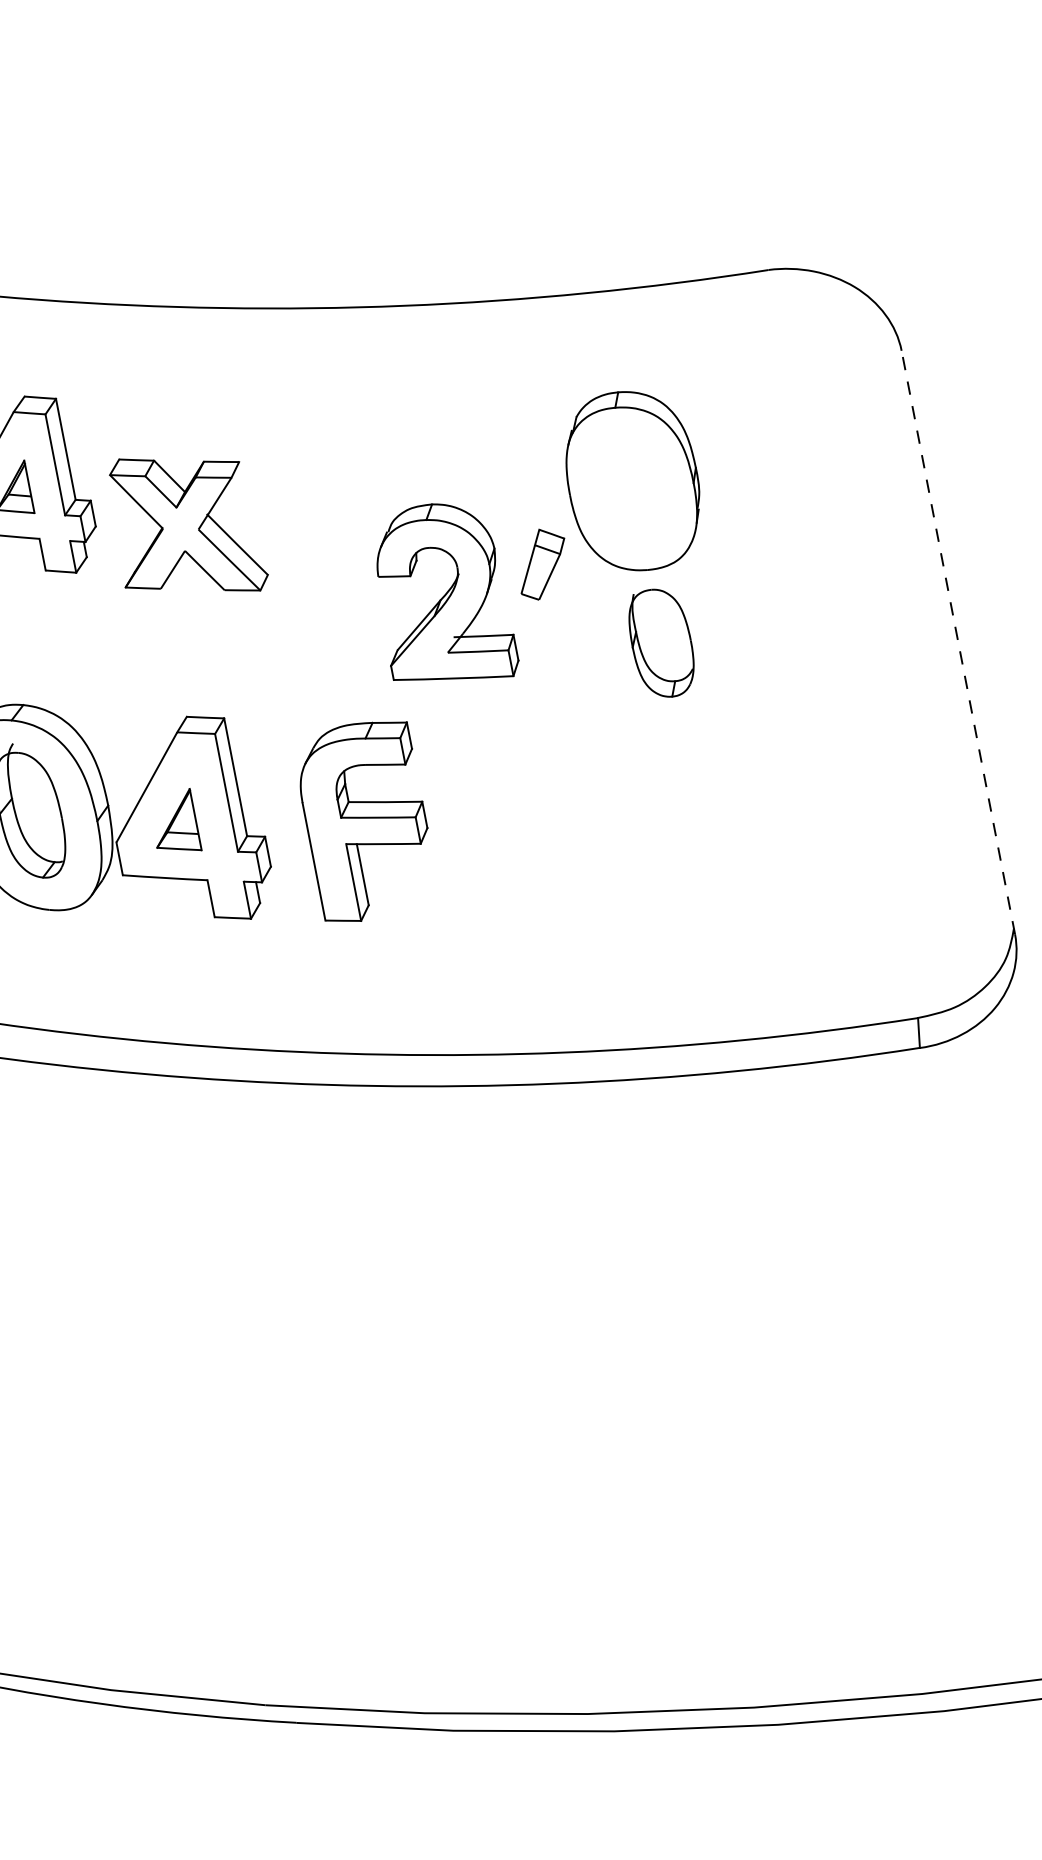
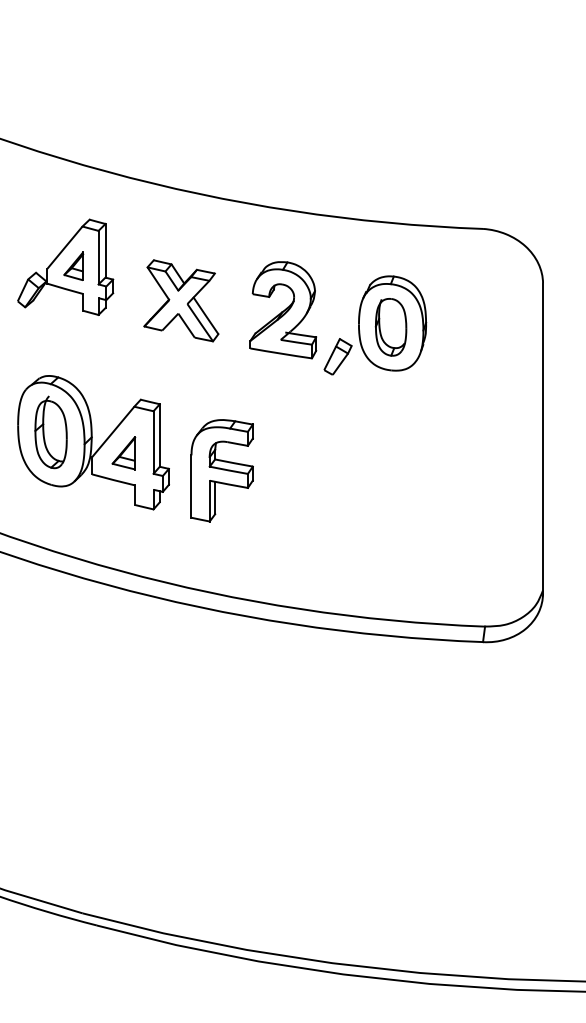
part: (186, 525) -> (181, 300), moved
part: (442, 596) -> (283, 310), moved
line: (959, 642) -> (543, 438), dashed -> solid
part: (660, 643) -> (390, 327), moved

